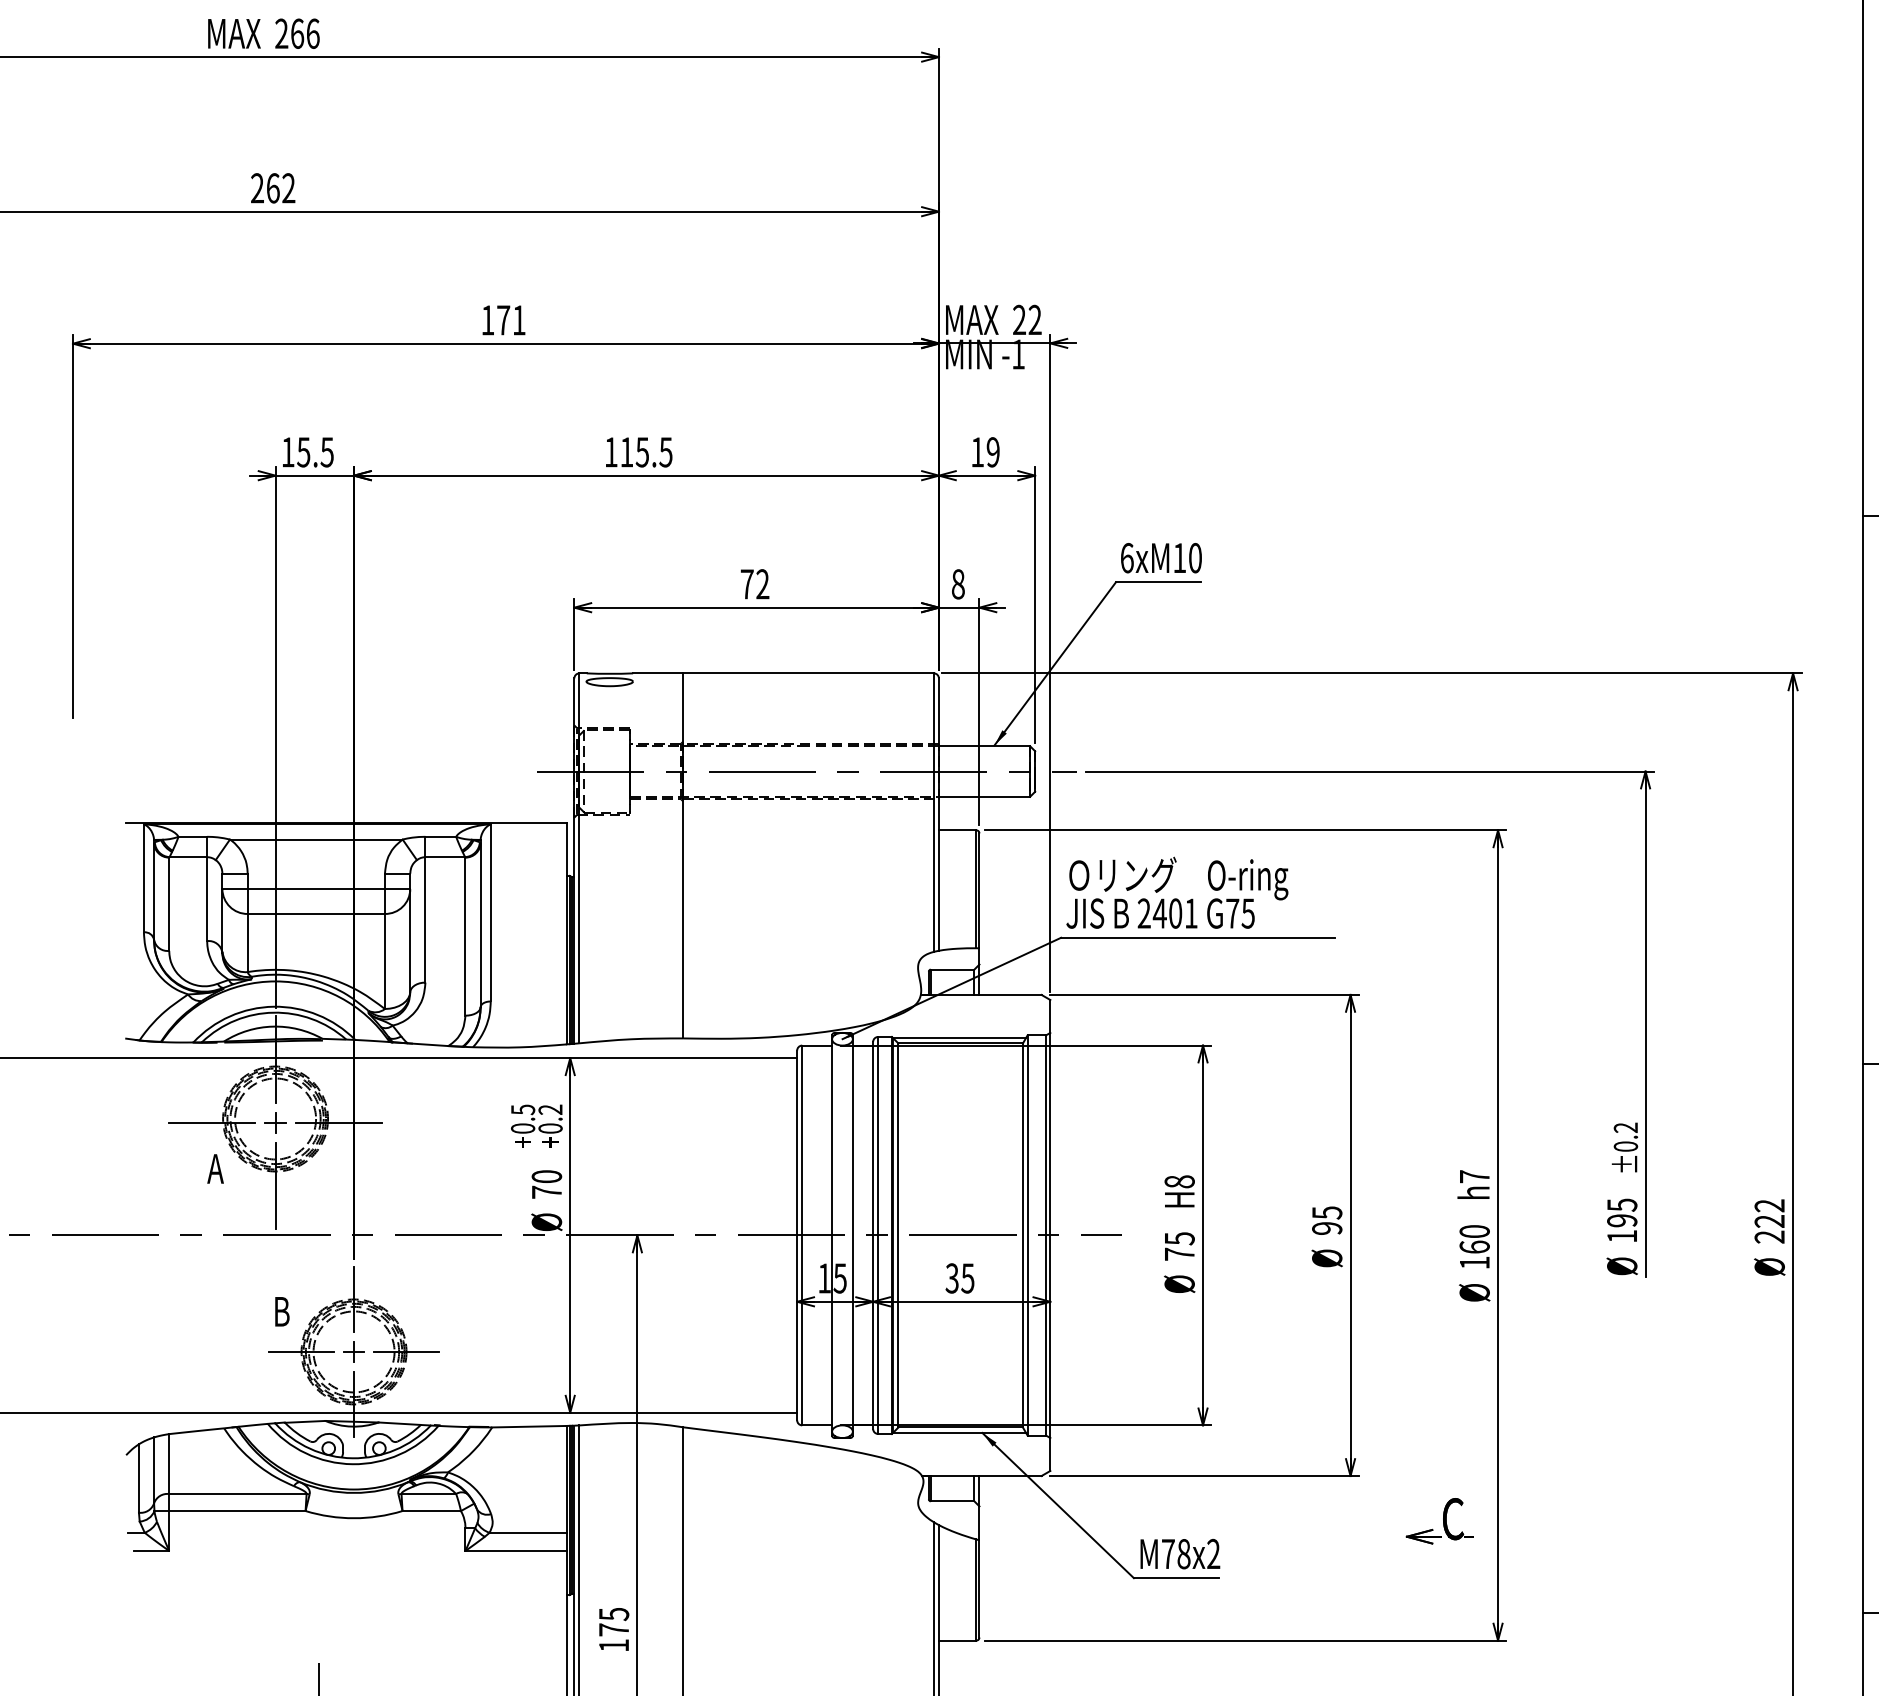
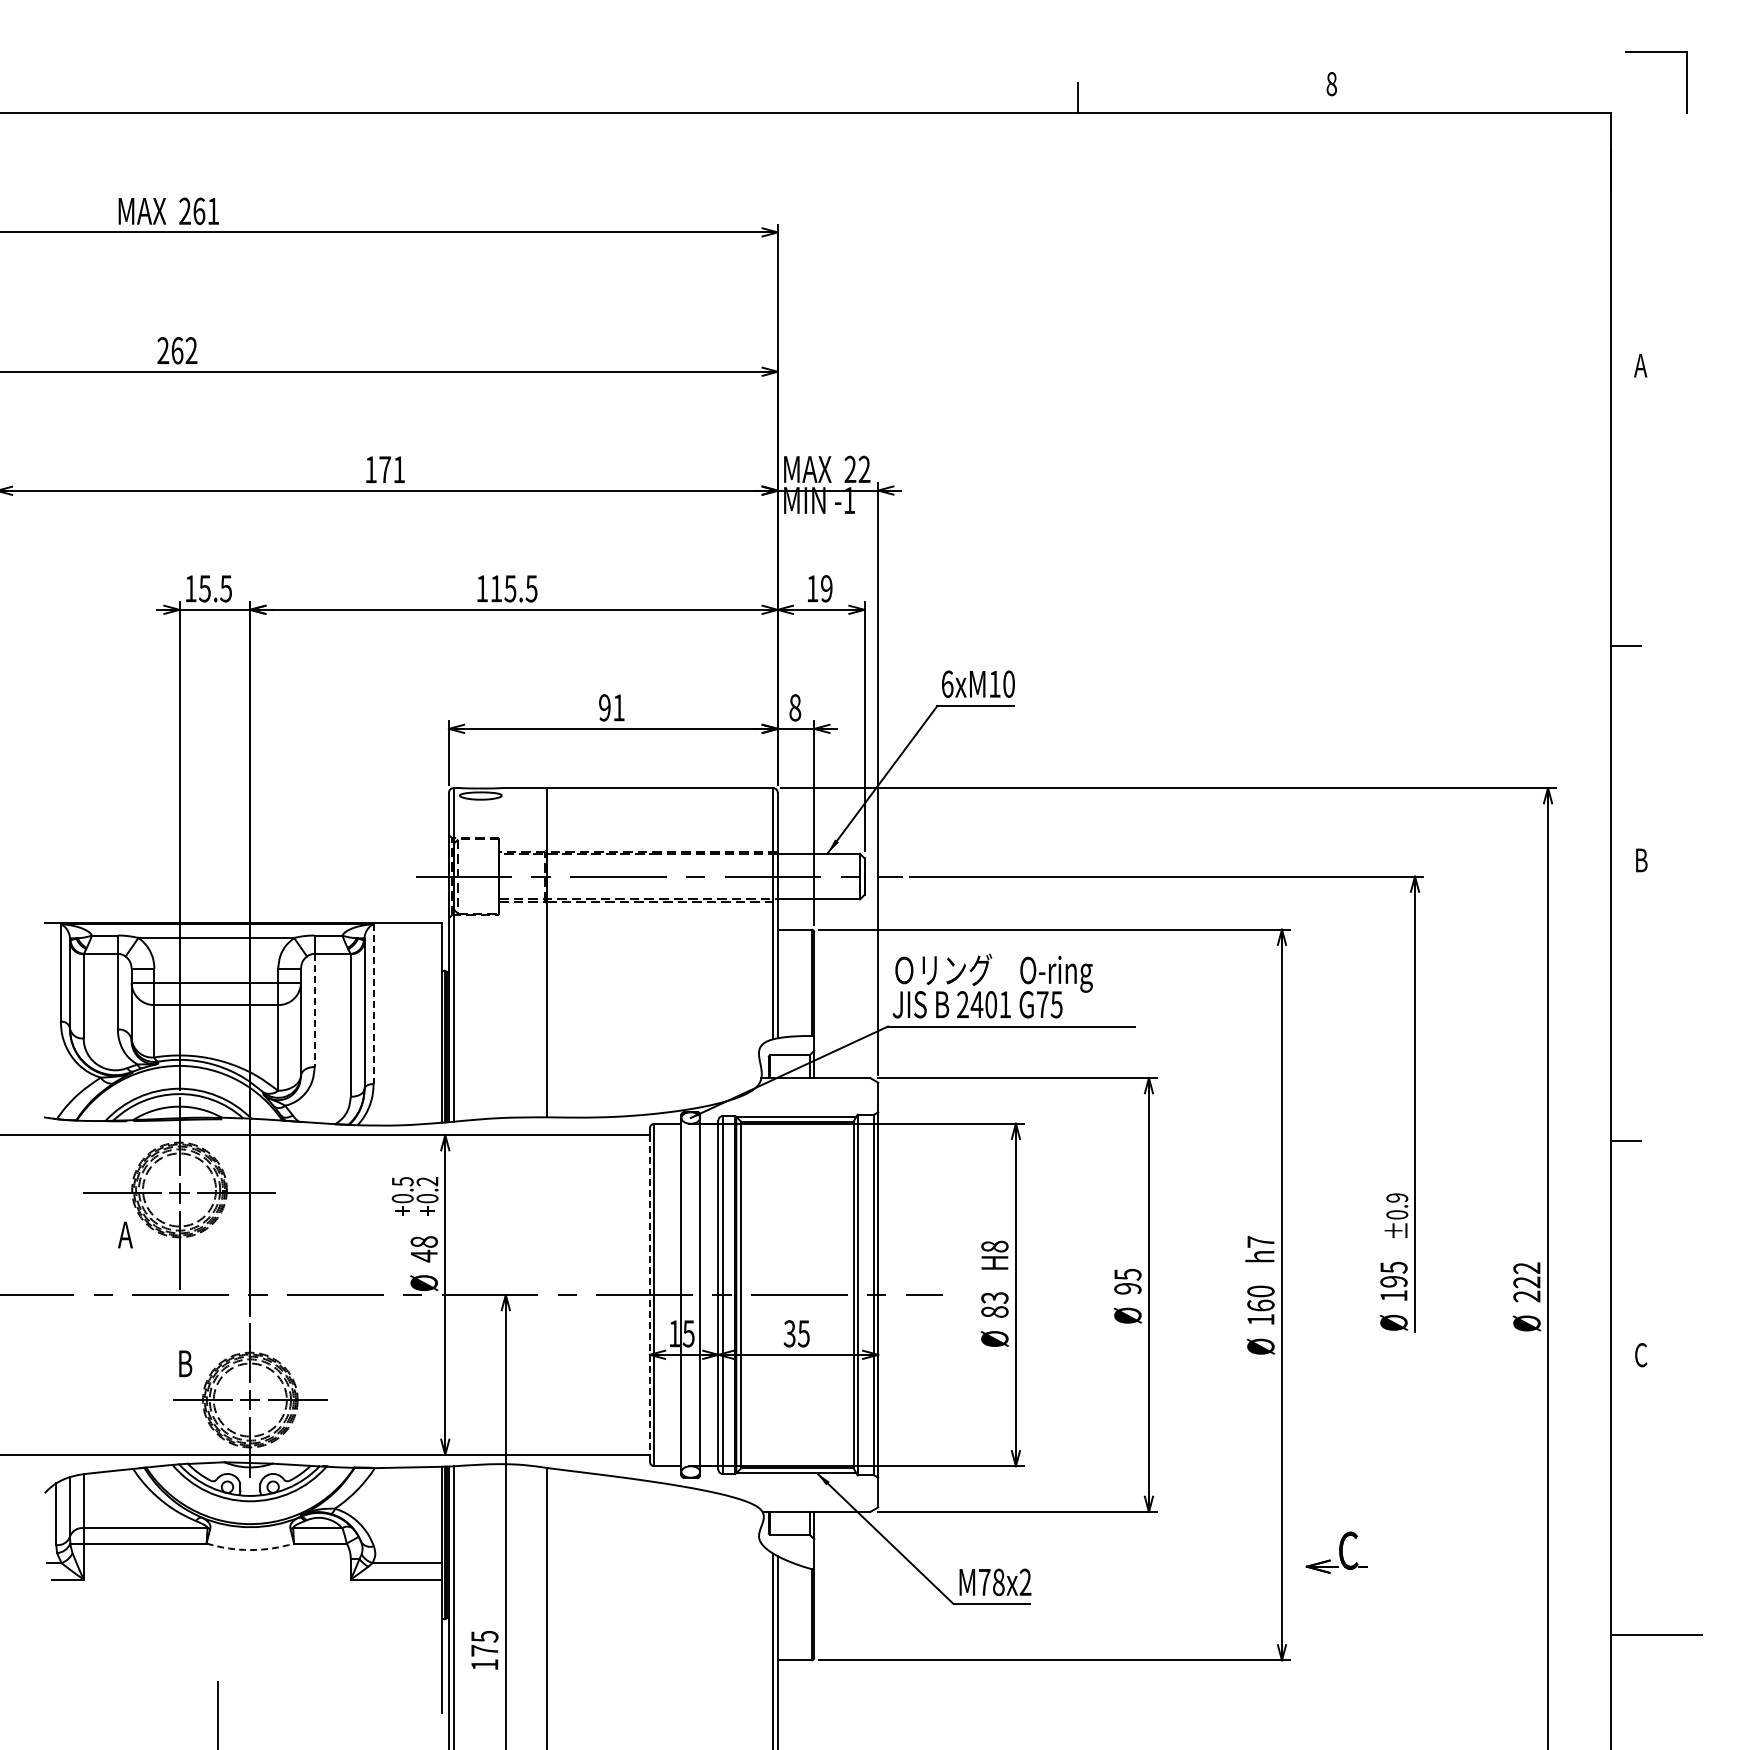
text: (313, 33) -> (213, 211), 266 -> 261
text: (754, 583) -> (611, 707), 72 -> 91
line: (490, 913) -> (373, 1004), solid -> dashed
line: (425, 919) -> (314, 1010), solid -> dashed
text: (1626, 1127) -> (1397, 1197), ±0.2 -> ±0.9
text: (547, 1184) -> (424, 1249), 70 -> 48
line: (796, 1236) -> (649, 1295), solid -> dashed
text: (1179, 1245) -> (994, 1304), 75 -> 83
arc: (354, 1518) -> (250, 1550), solid -> dashed
part: (1439, 1520) -> (1336, 1552), moved

